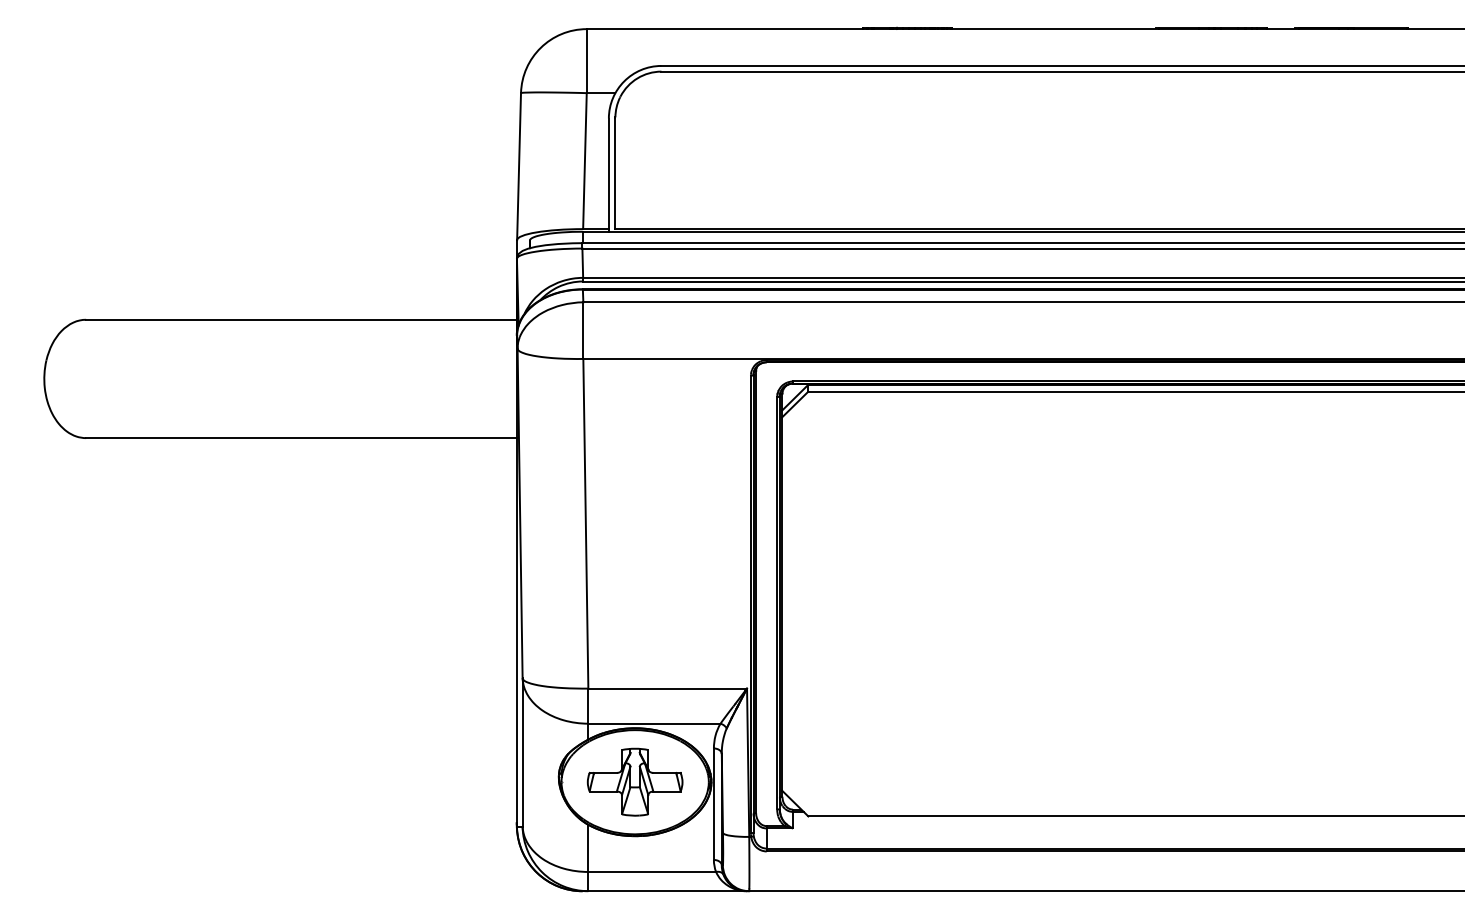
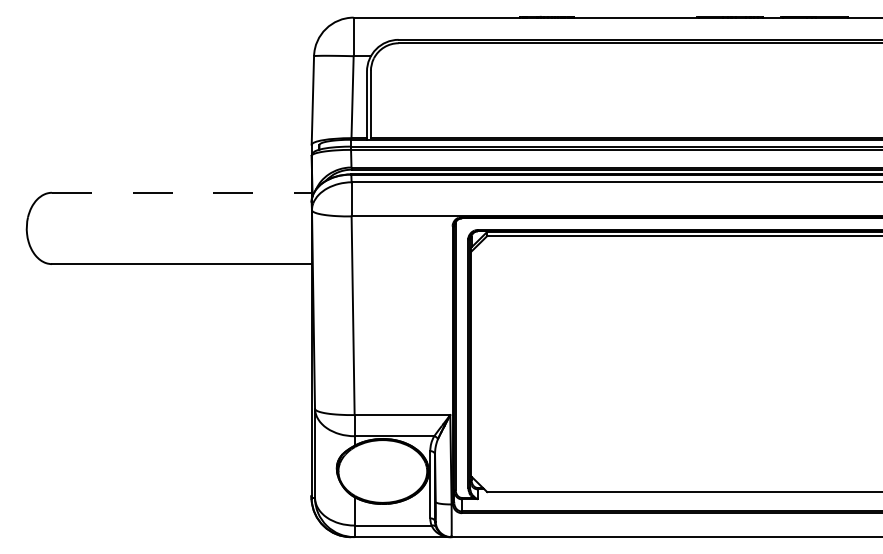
line: (301, 319) -> (181, 192), solid -> dashed
part: (634, 782) -> (382, 471), removed

